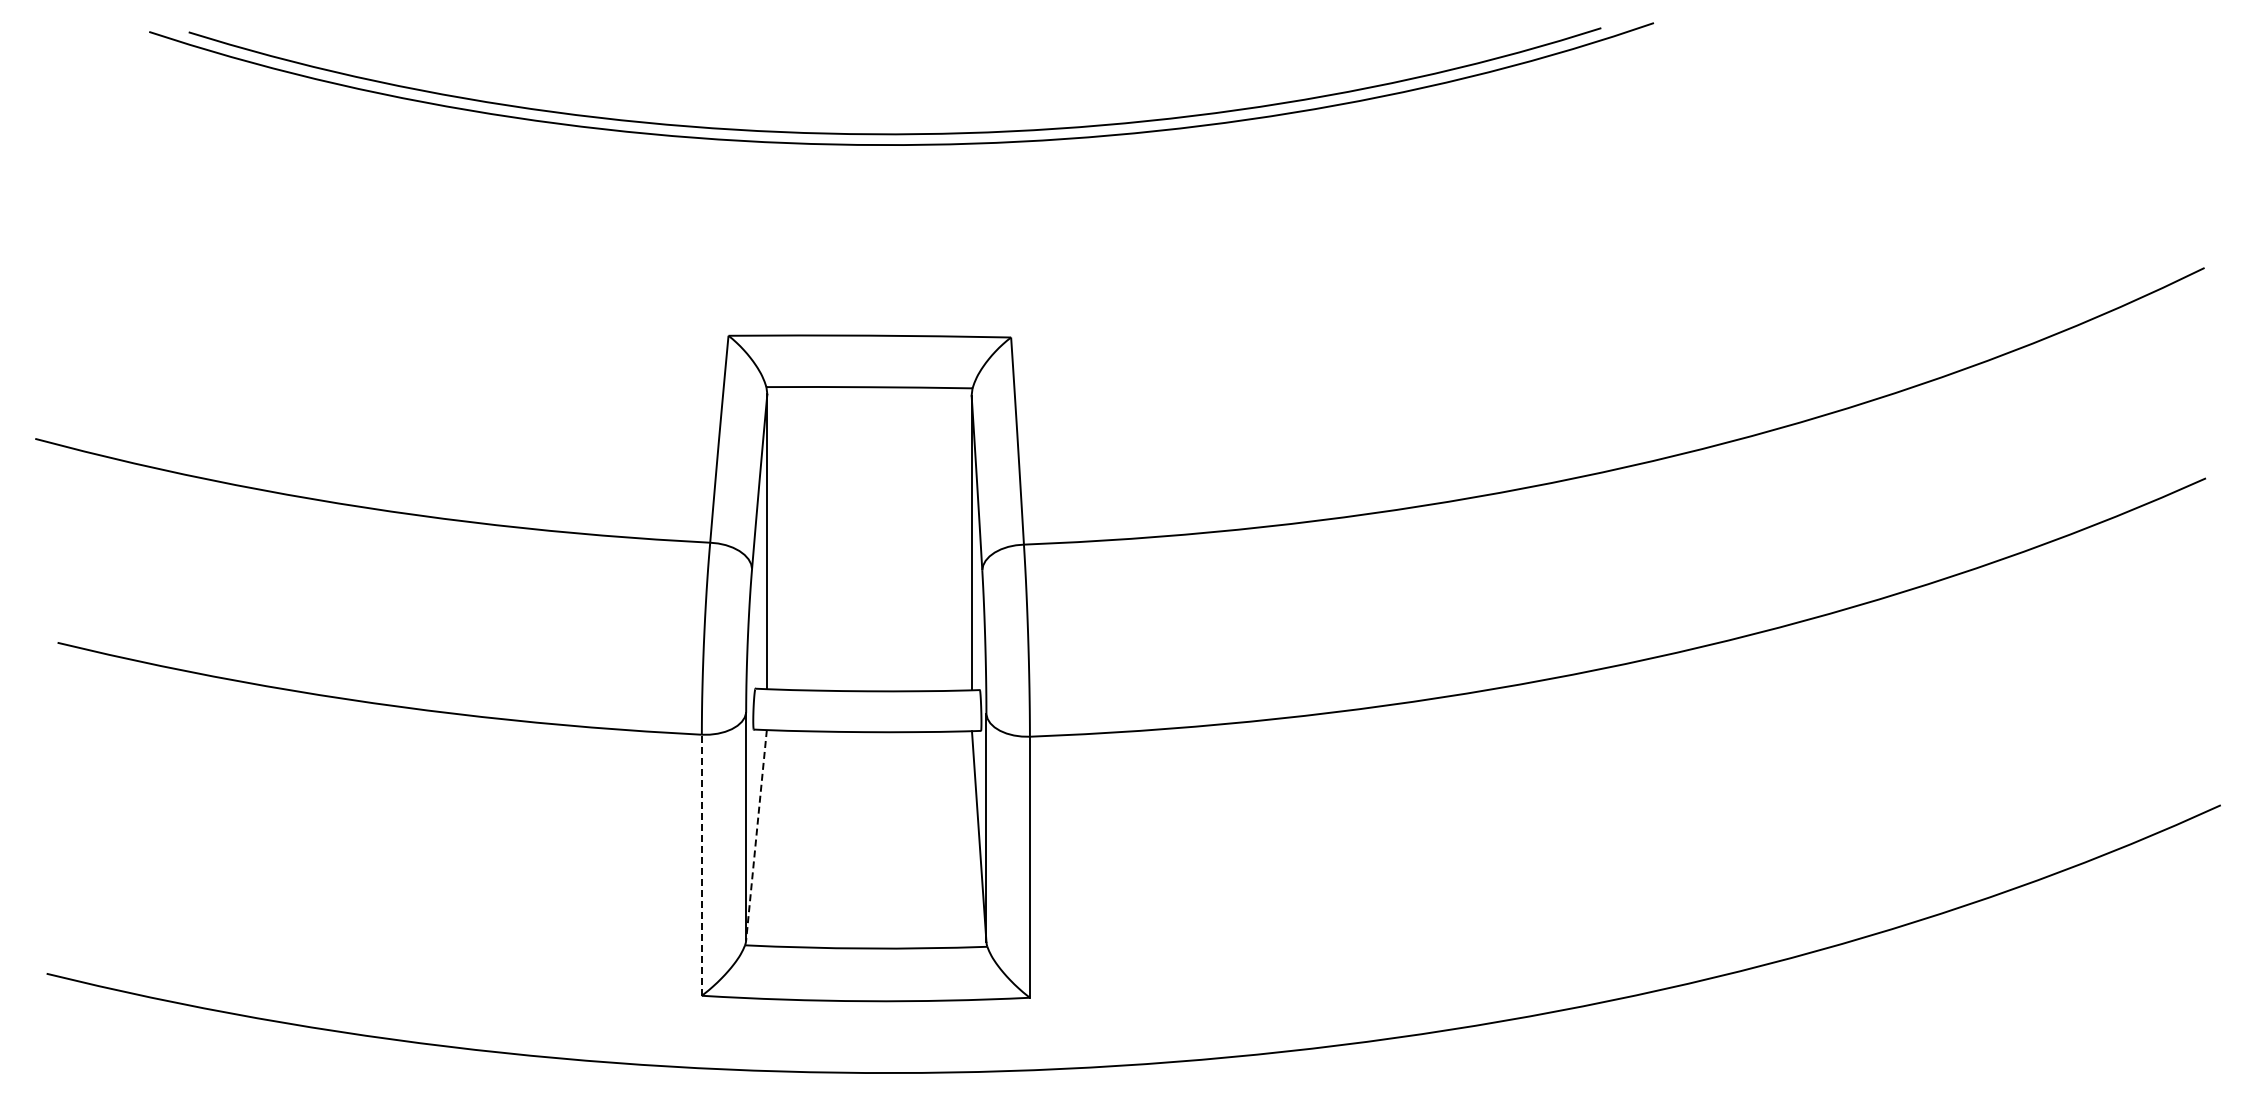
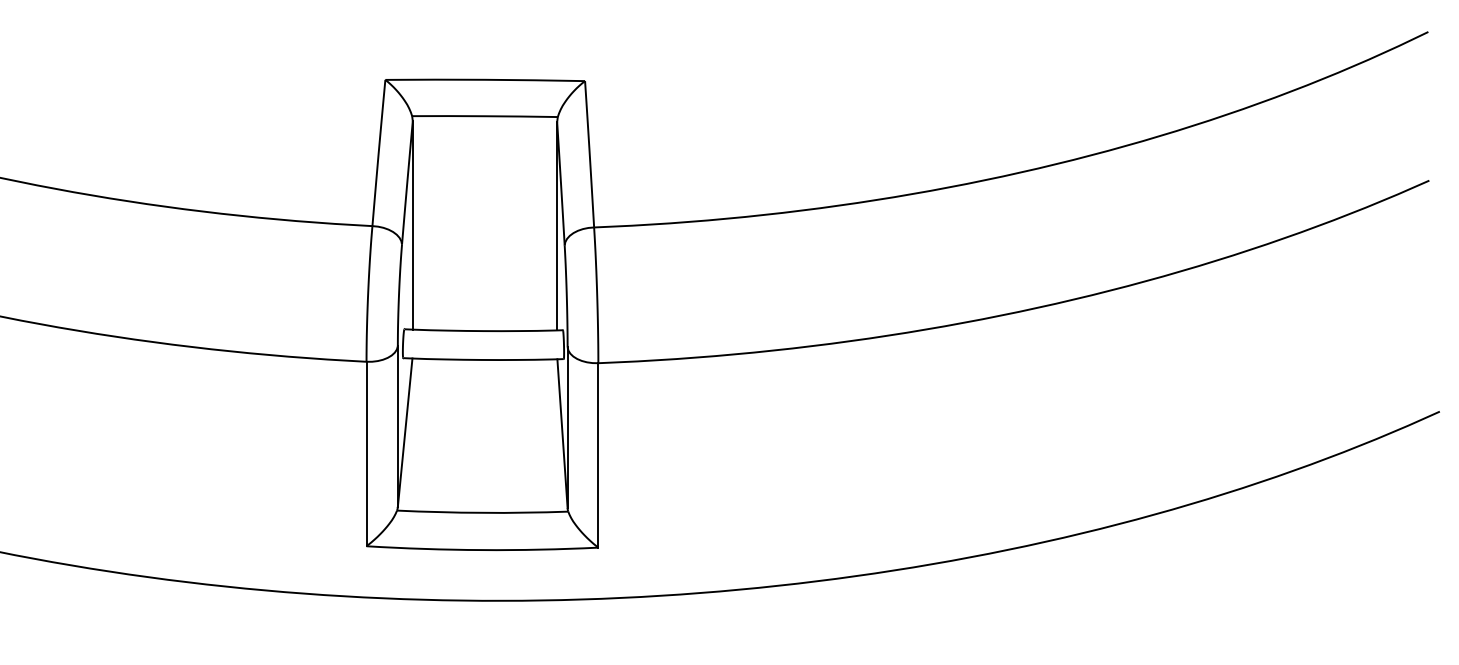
line: (756, 835) -> (405, 432), dashed -> solid
line: (701, 865) -> (366, 454), dashed -> solid

